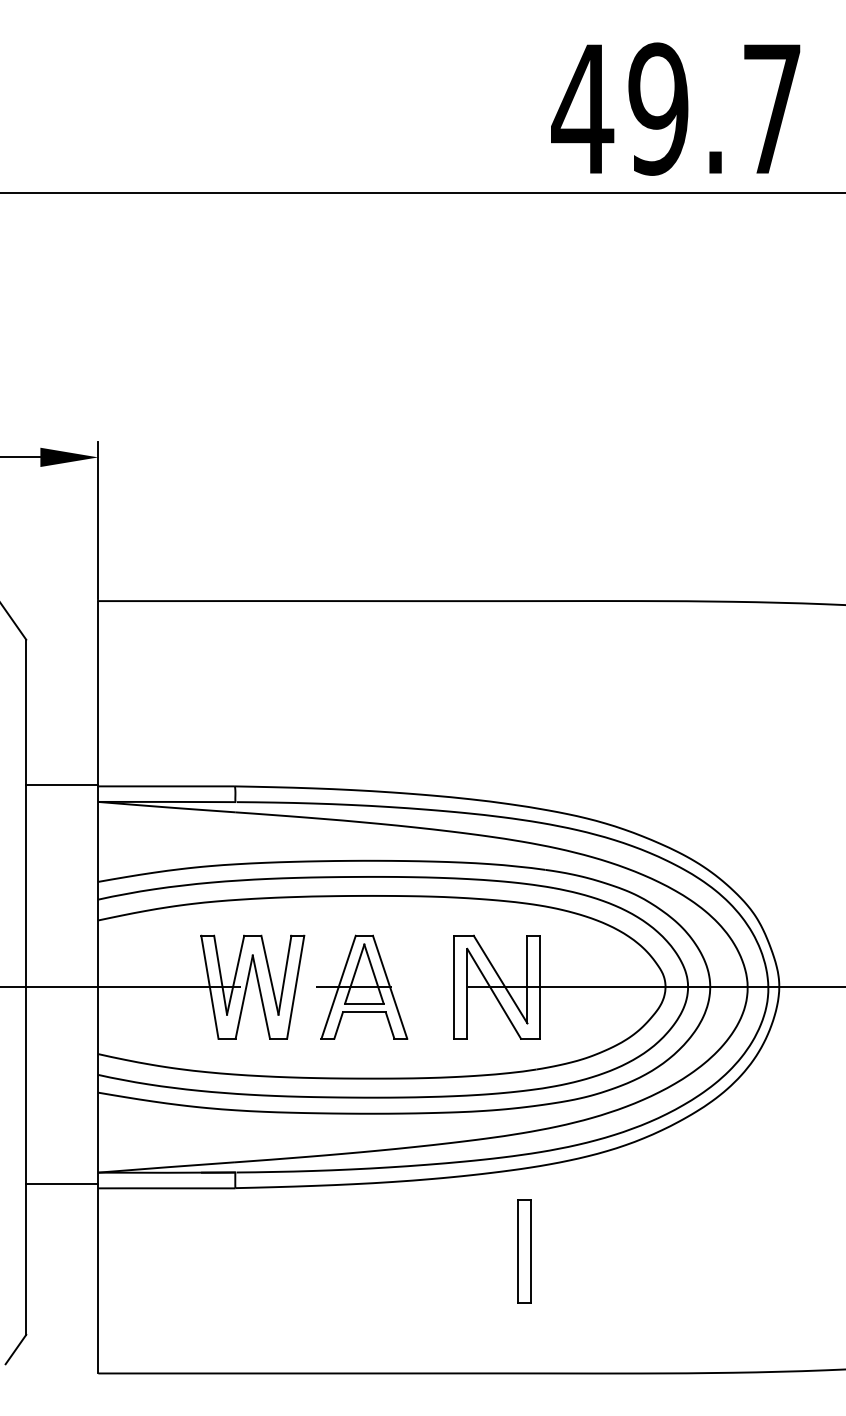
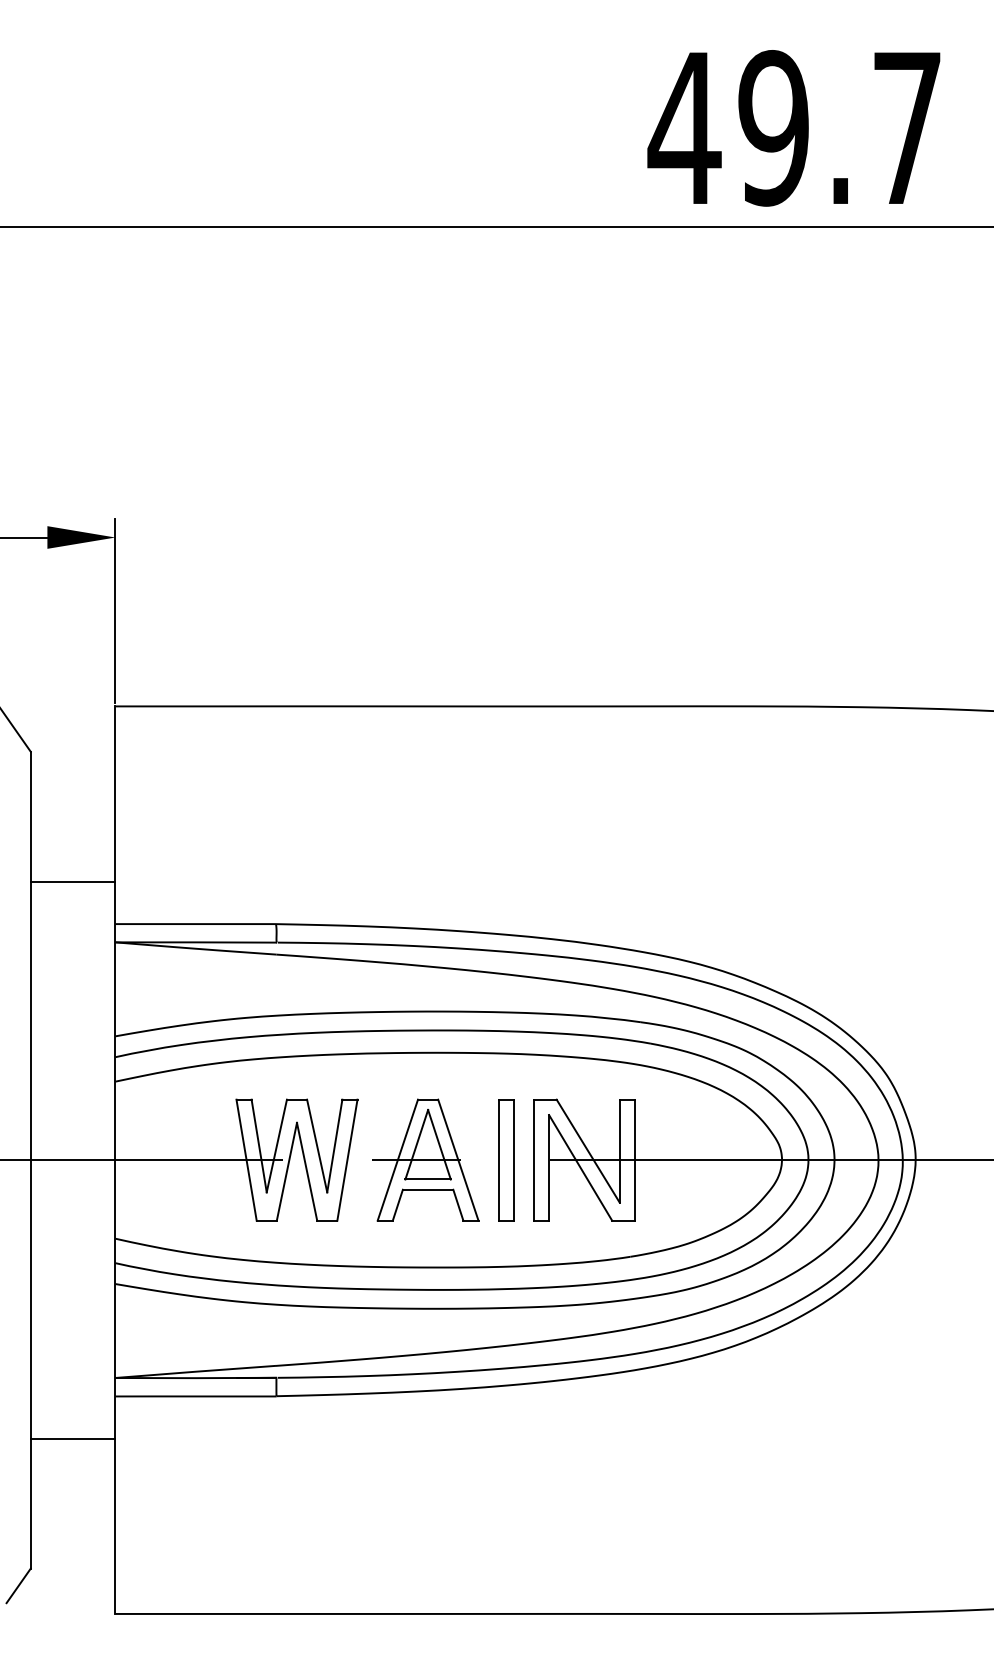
line: (61, 785) -> (72, 881), moved
line: (61, 1184) -> (72, 1438), moved
part: (524, 1251) -> (506, 1160), moved

